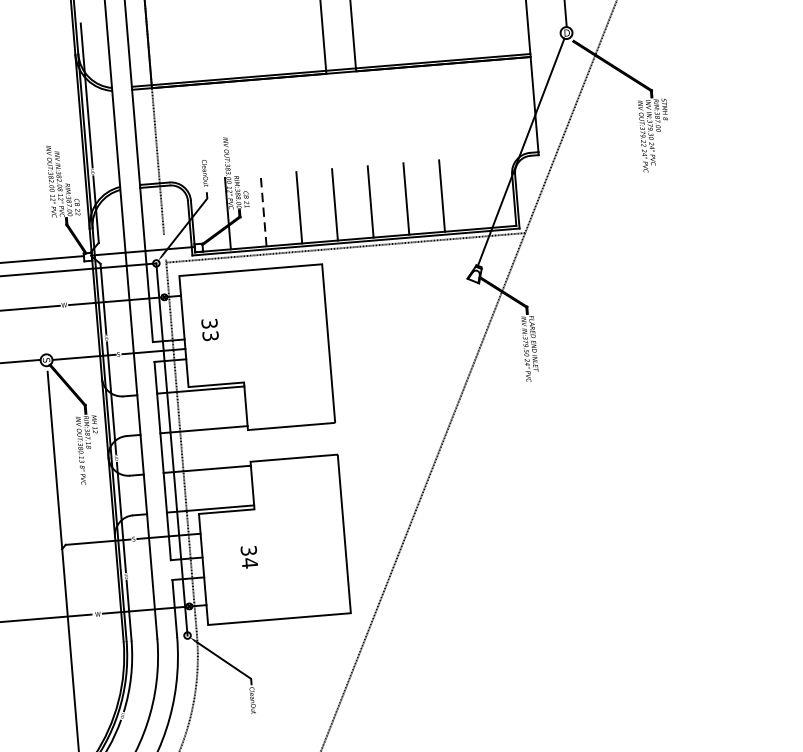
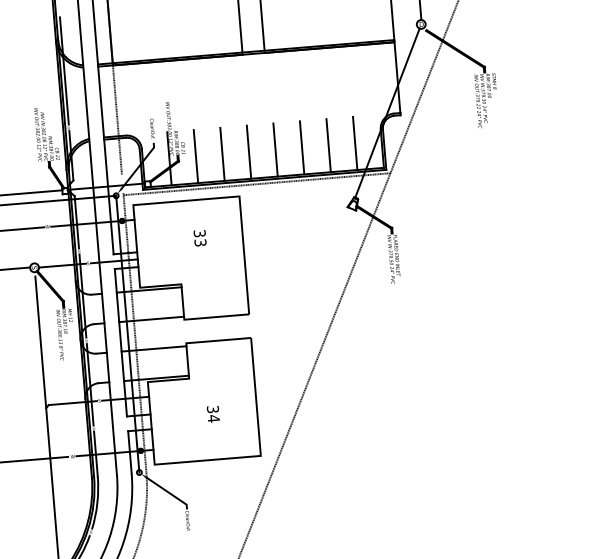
line: (478, 193) -> (355, 143), added
line: (262, 210) -> (195, 156), dashed -> solid
text: (209, 330) -> (199, 238), moved
text: (248, 557) -> (212, 414), moved

